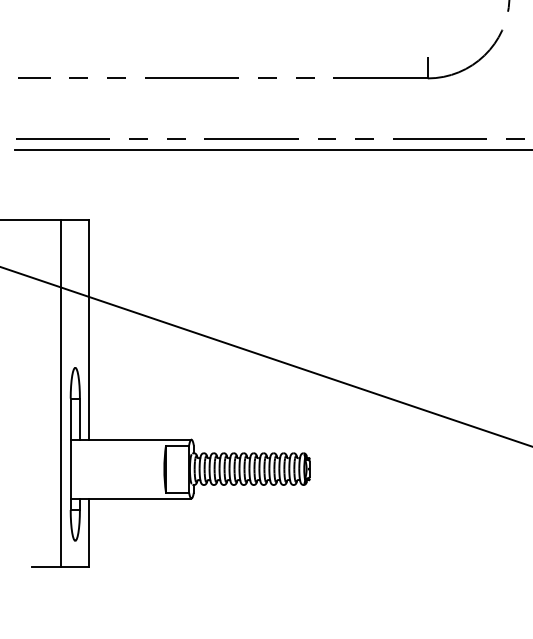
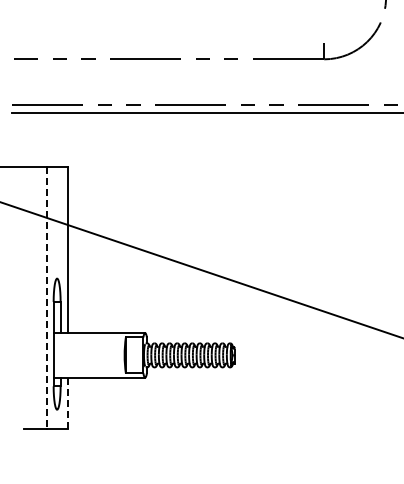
line: (61, 394) -> (46, 298), solid -> dashed
line: (88, 532) -> (67, 403), solid -> dashed

